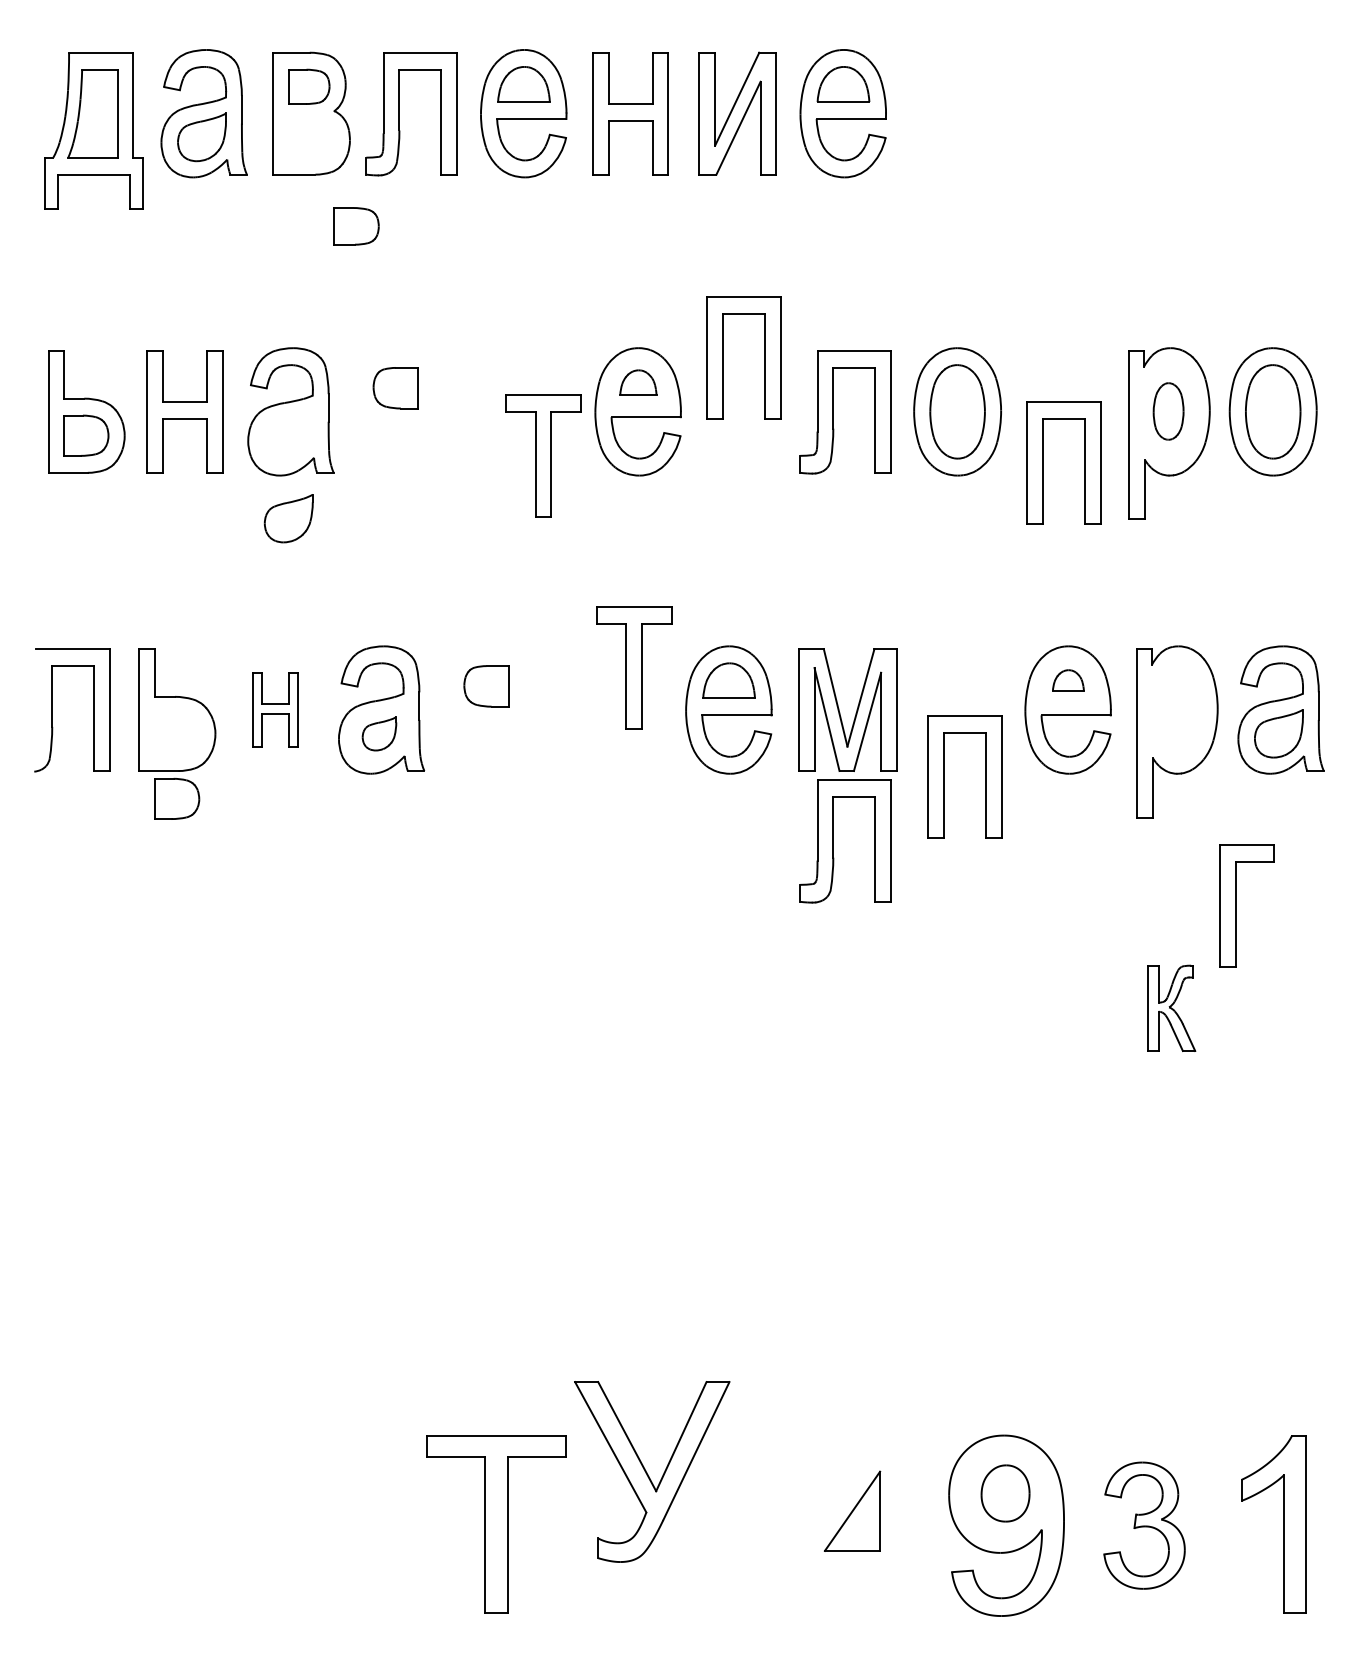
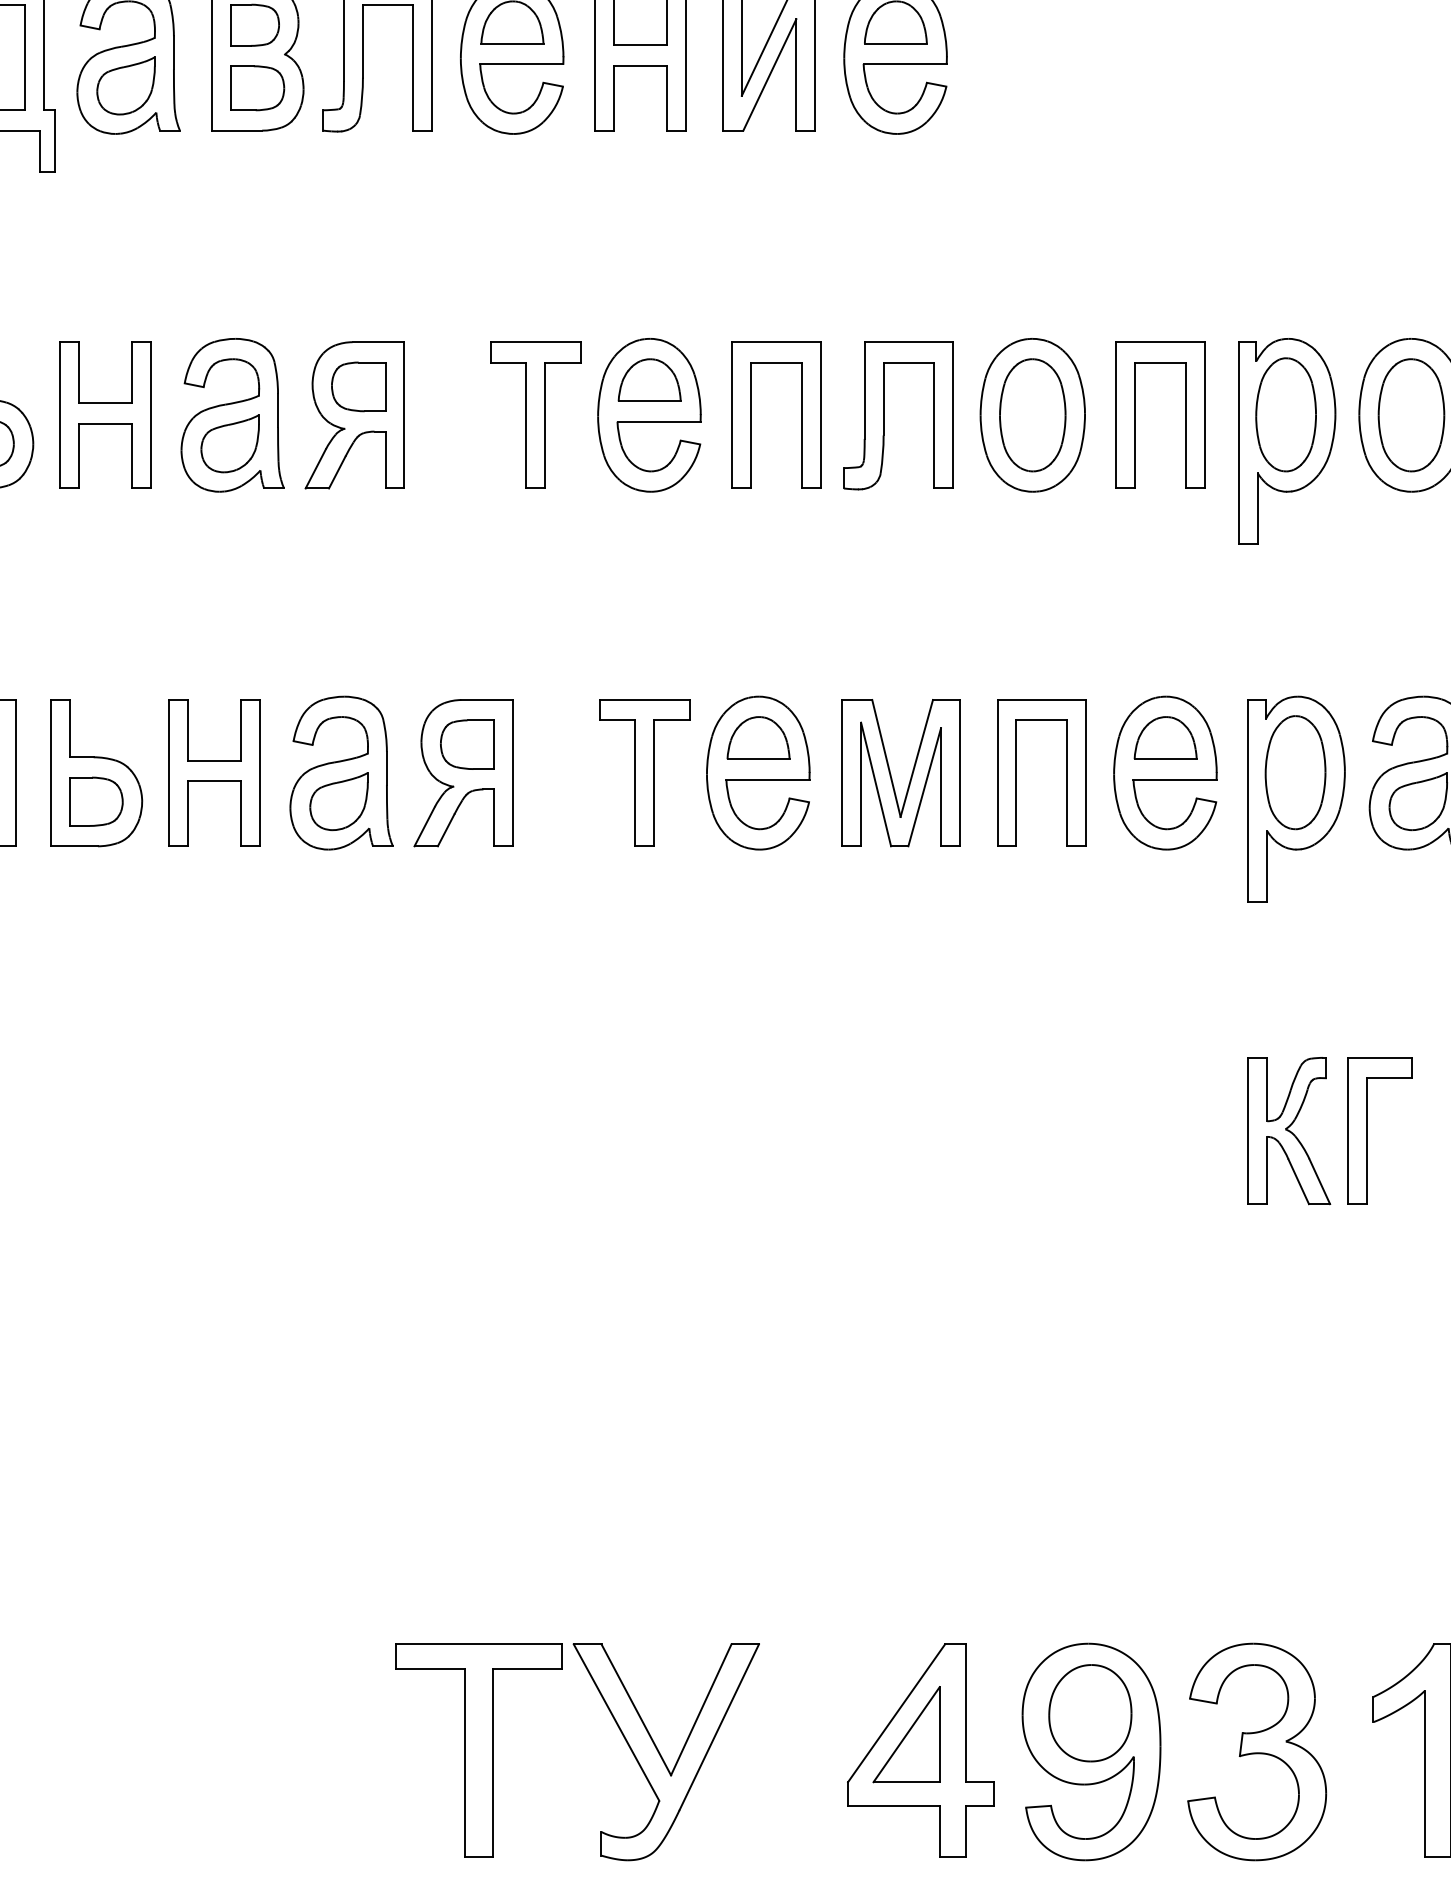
part: (356, 226) -> (257, 88), moved
part: (723, 357) -> (751, 414), moved
part: (638, 382) -> (649, 380), size x1.43
part: (392, 411) -> (354, 414), added
part: (1168, 411) -> (1285, 414), size x1.67
part: (543, 455) -> (535, 414), moved
part: (1043, 462) -> (1135, 414), moved
part: (288, 518) -> (229, 443), moved
part: (634, 667) -> (645, 772), moved
part: (1068, 680) -> (1165, 737), size x1.67
part: (275, 709) -> (214, 772), size x1.67
part: (1176, 709) -> (1295, 772), added
part: (483, 710) -> (463, 773), added
part: (379, 733) -> (339, 801), size x1.43
part: (944, 776) -> (1017, 772), moved
part: (177, 798) -> (96, 801), moved
part: (833, 841) -> (883, 930), removed
part: (1236, 905) -> (1367, 1130), moved
part: (1171, 1008) -> (1289, 1131), size x1.43
part: (652, 1471) -> (666, 1751), moved
part: (1005, 1493) -> (1090, 1713), size x1.43
part: (863, 1524) -> (919, 1750), added
part: (1144, 1525) -> (1257, 1751), size x1.43

